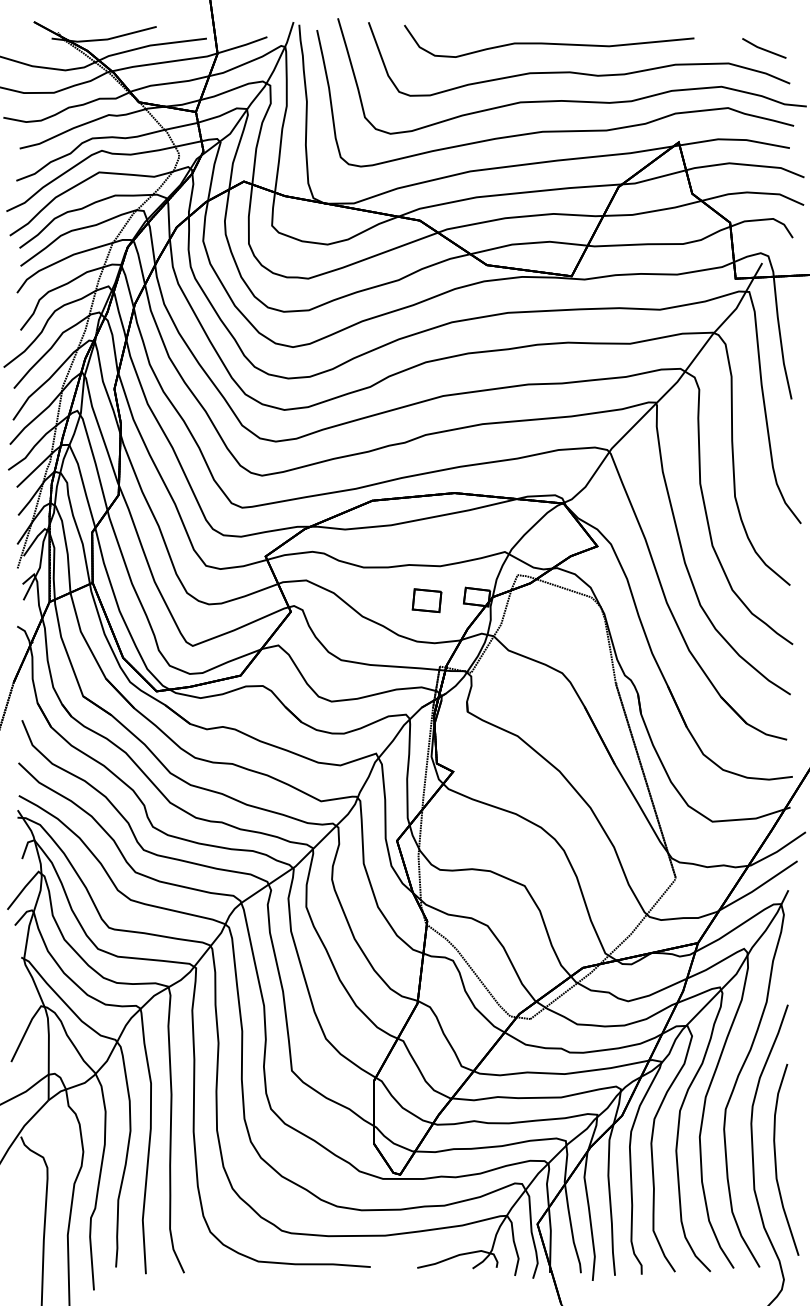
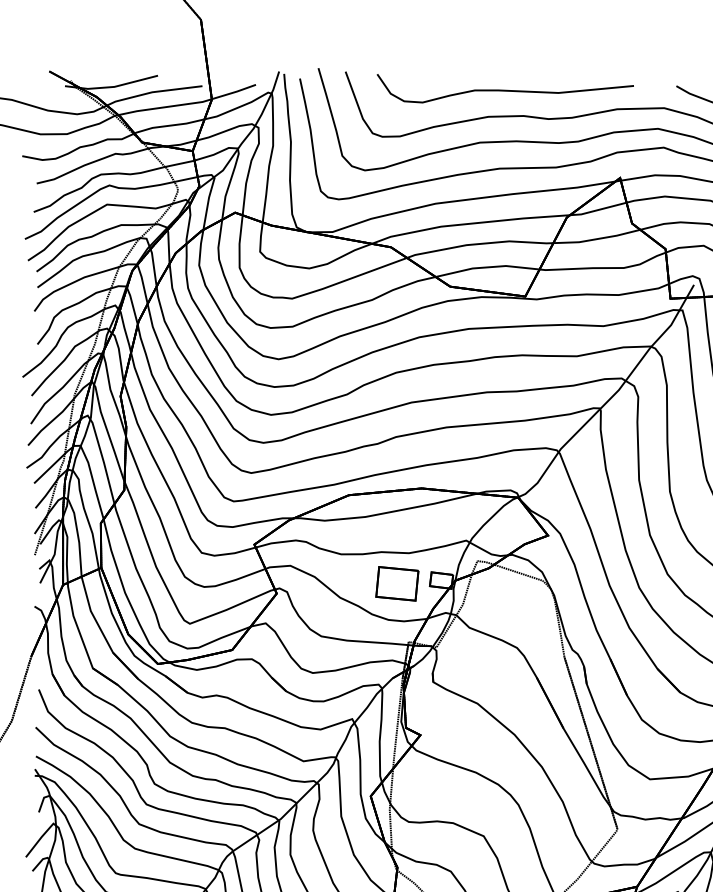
part: (426, 600) -> (396, 583), size x1.67

